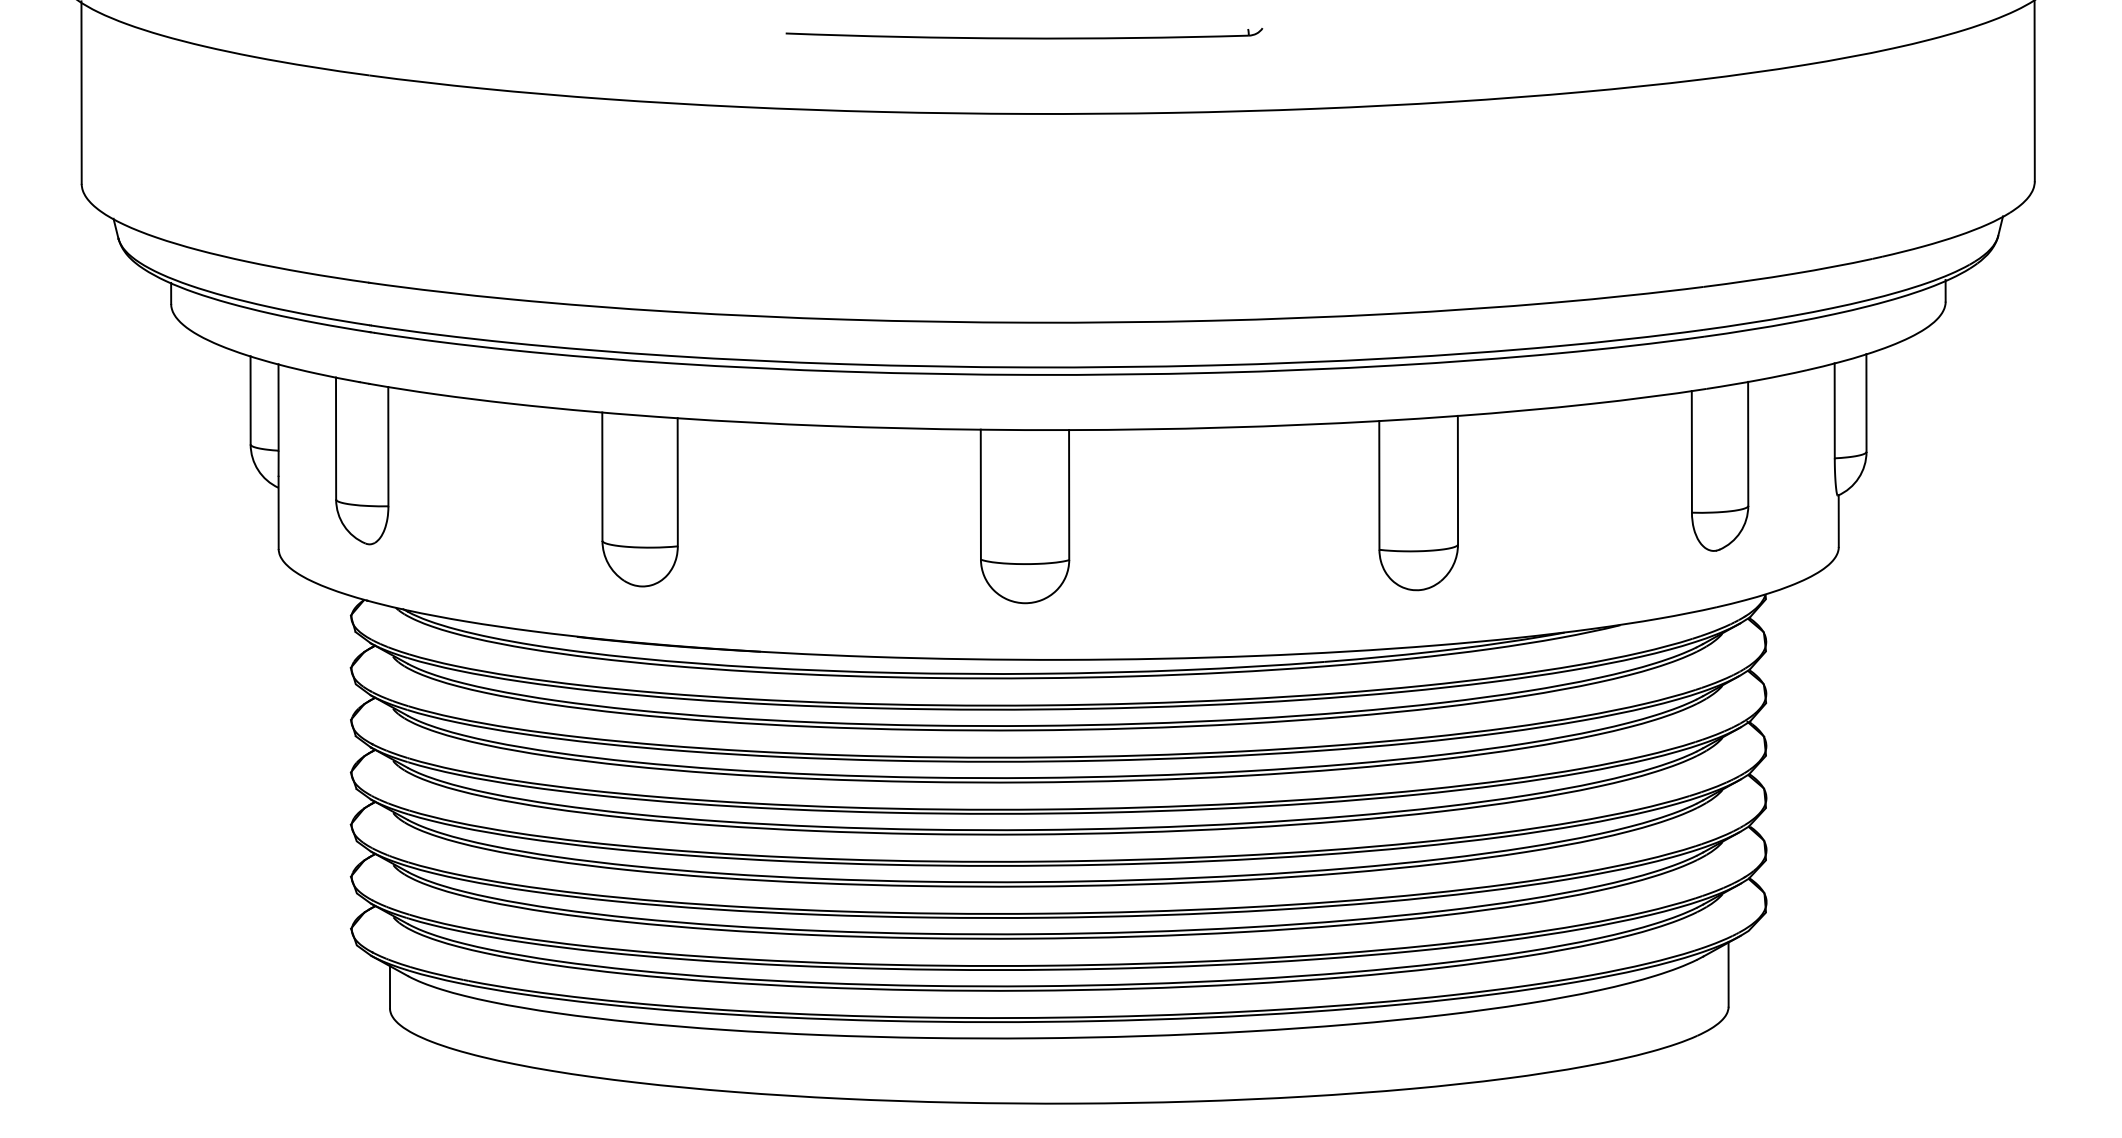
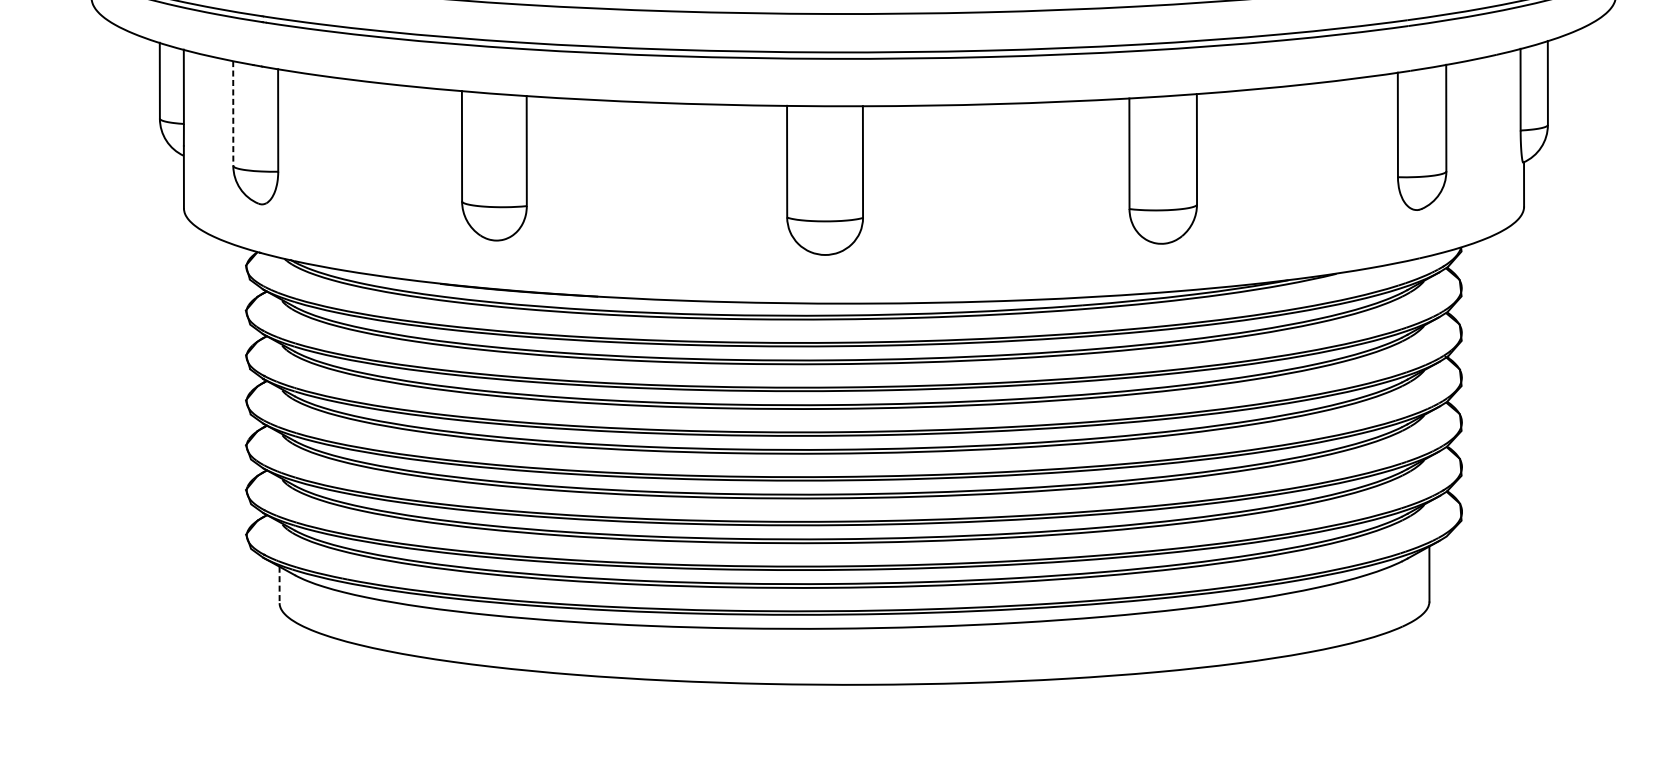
line: (336, 439) -> (233, 114), solid -> dashed
line: (390, 987) -> (280, 585), solid -> dashed

